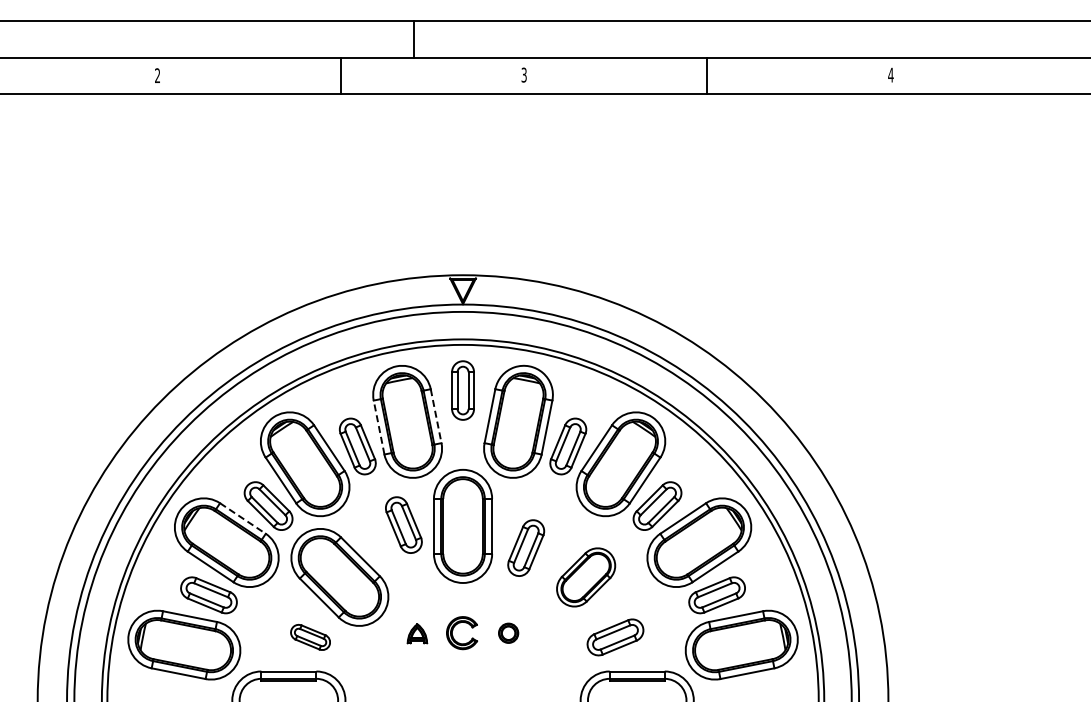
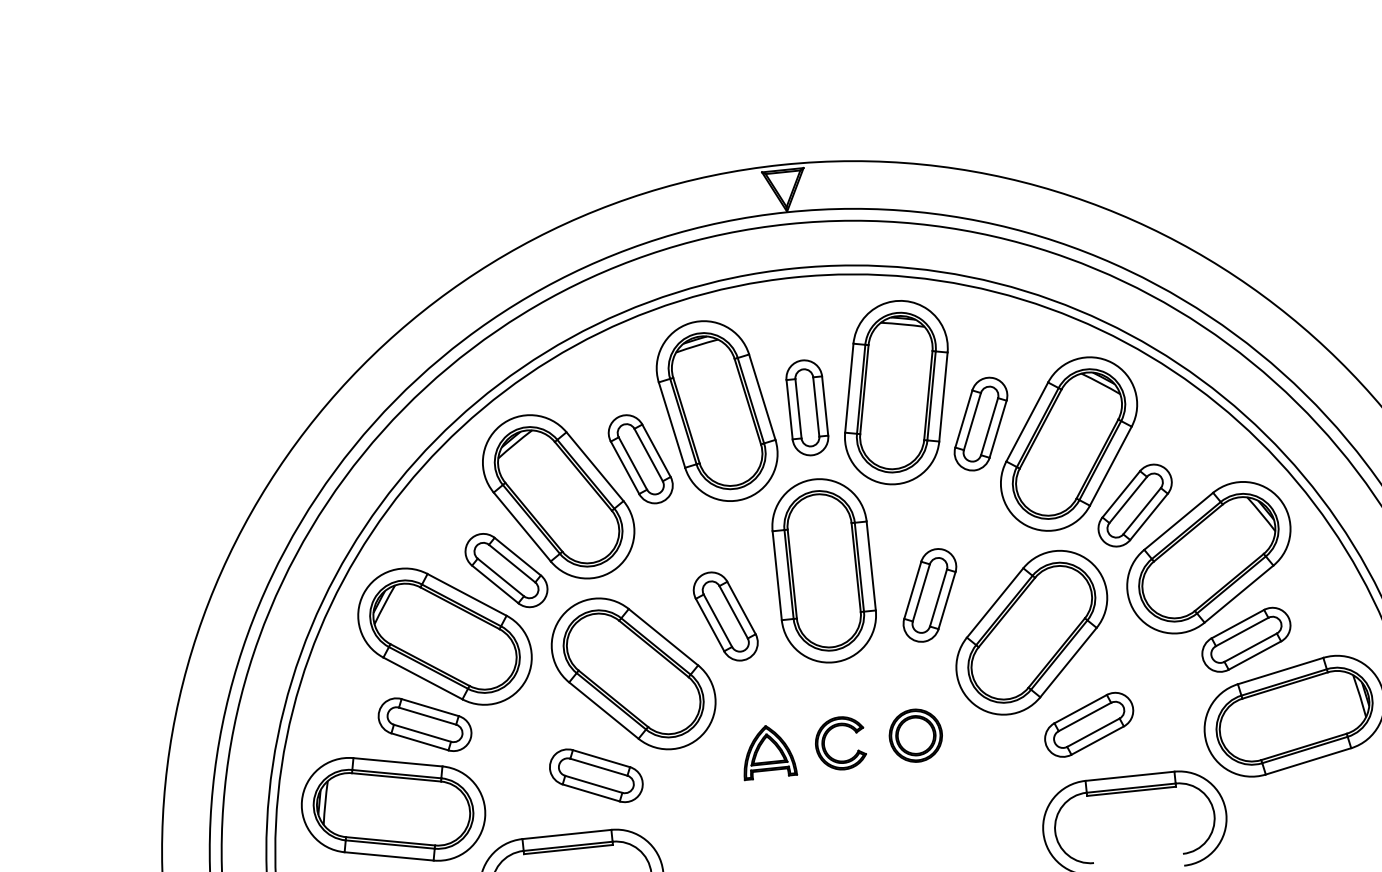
part: (462, 390) -> (806, 407), moved
line: (436, 416) -> (762, 397), dashed -> solid
line: (379, 427) -> (672, 424), dashed -> solid
line: (242, 518) -> (466, 594), dashed -> solid
part: (403, 524) -> (725, 615), moved
part: (585, 577) -> (1030, 632), size x1.67
part: (417, 633) -> (768, 751), size x1.67
part: (508, 633) -> (915, 736), size x1.67
part: (310, 637) -> (596, 775), size x1.43

